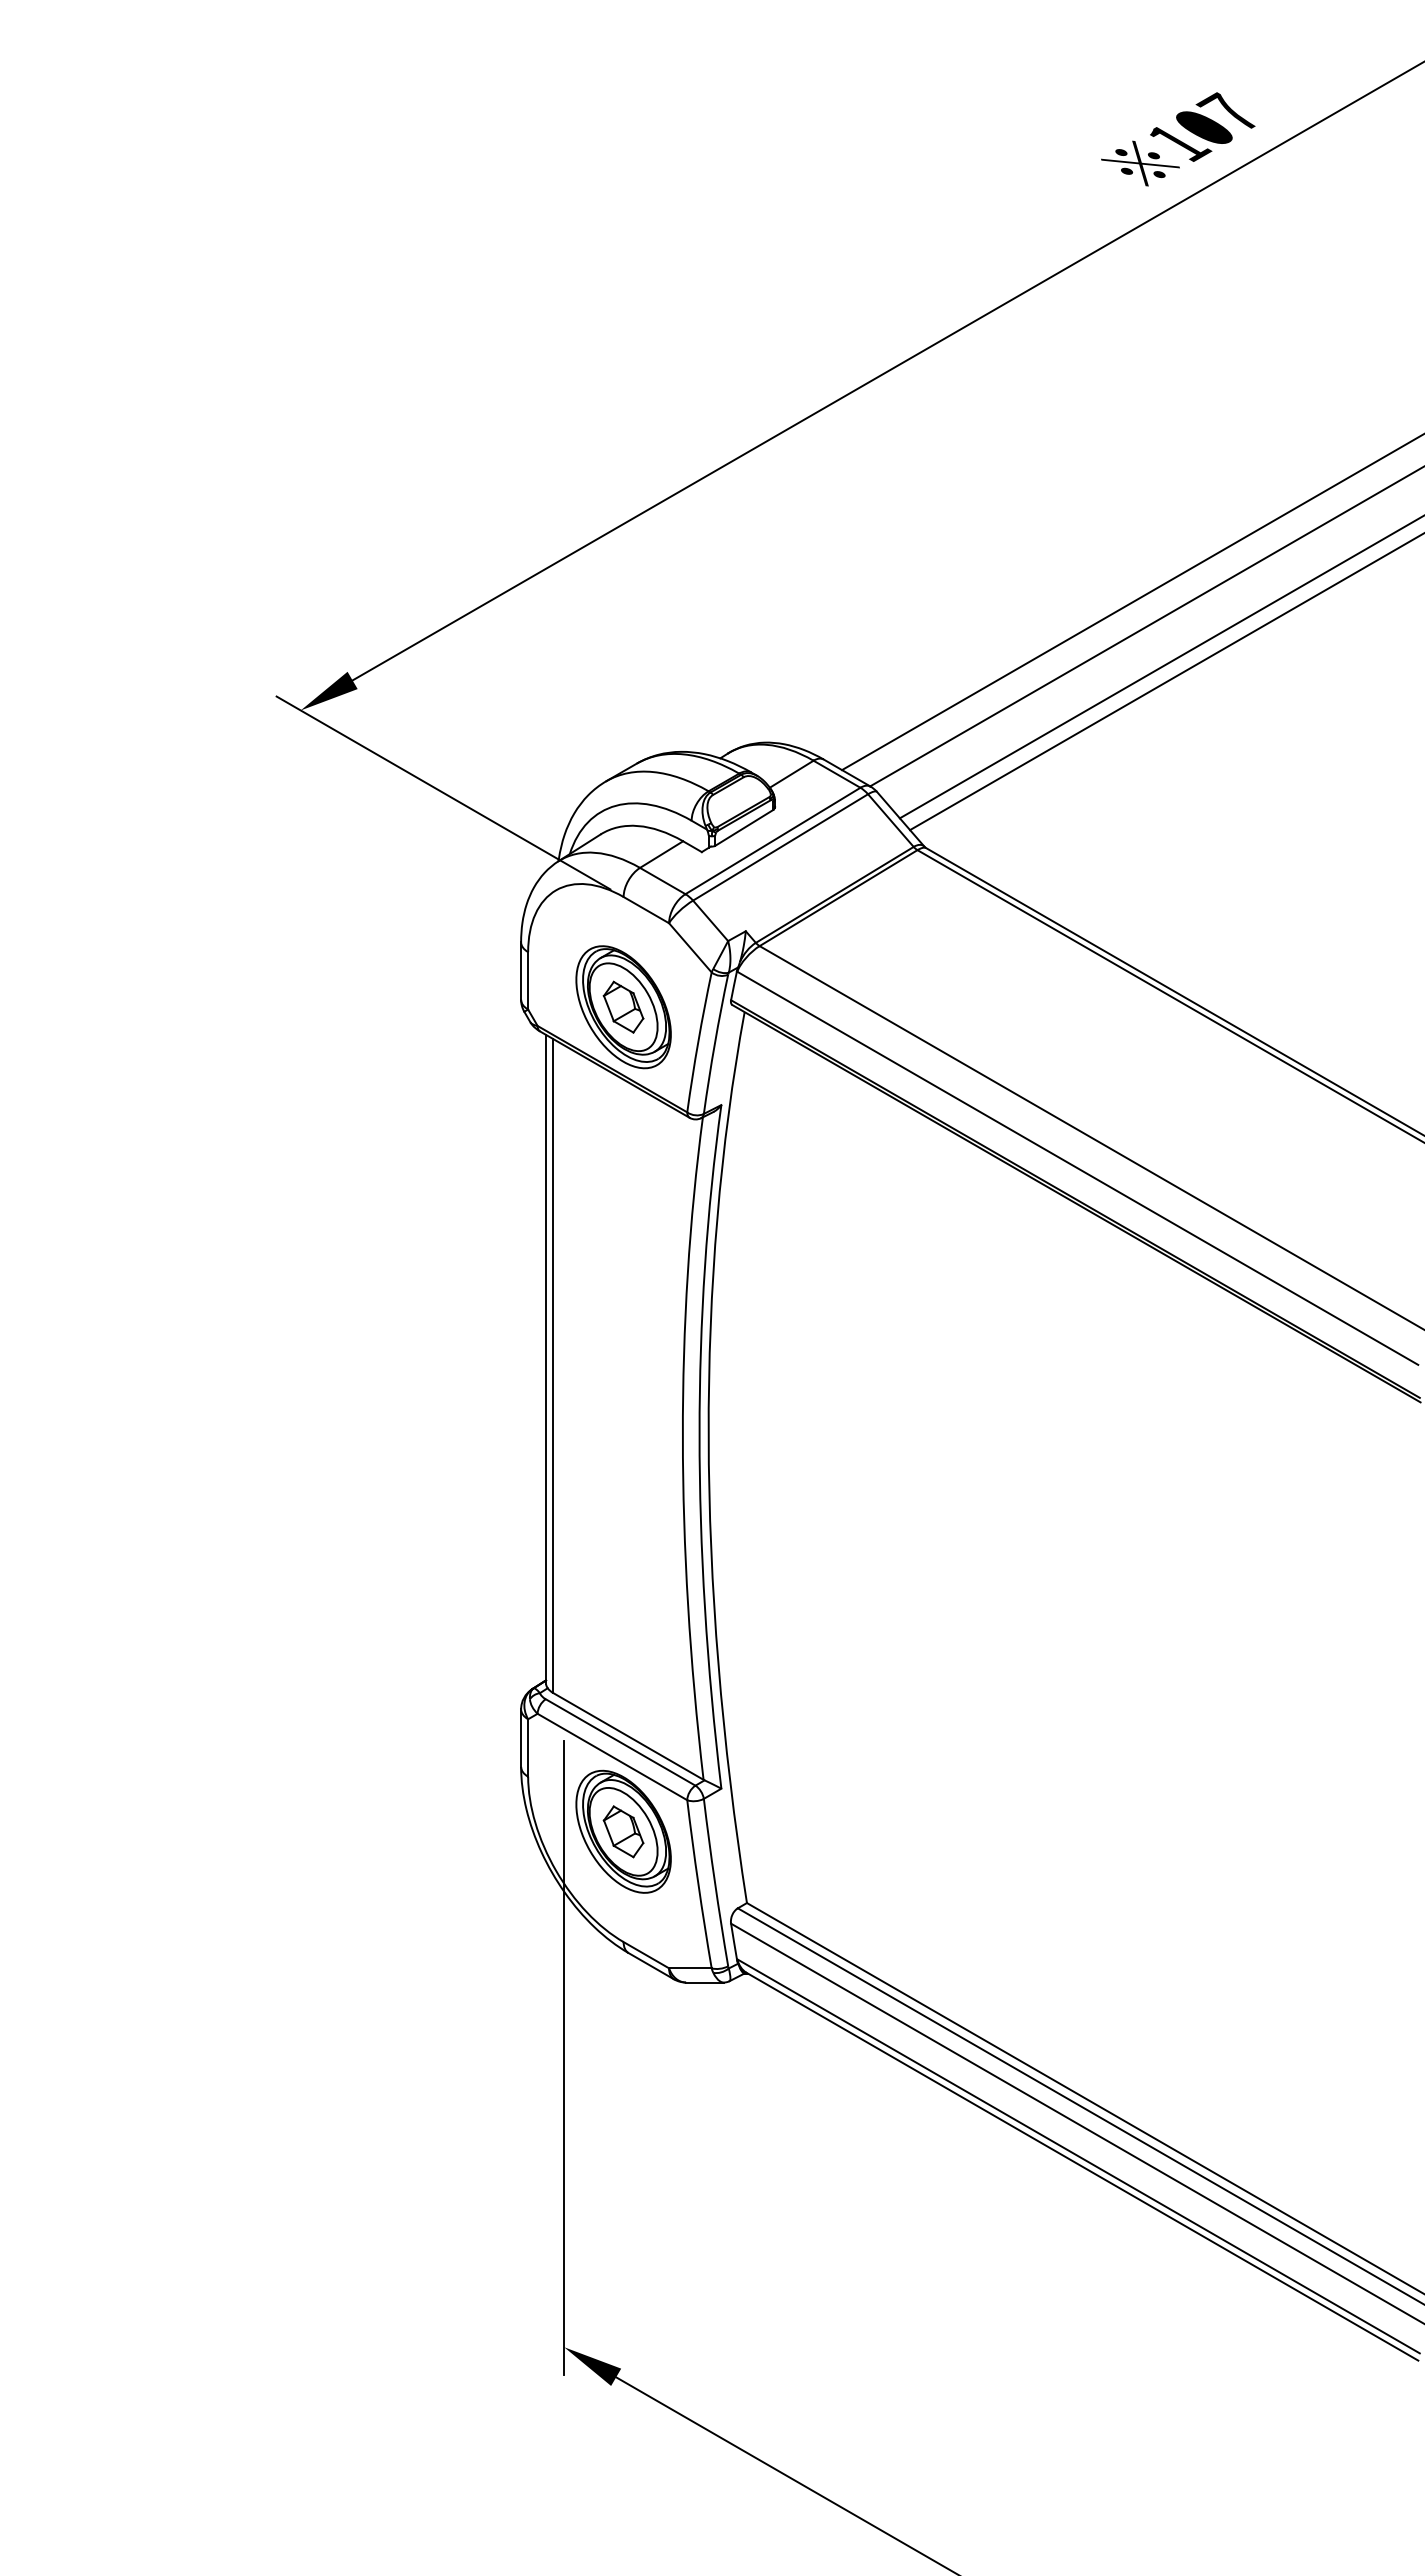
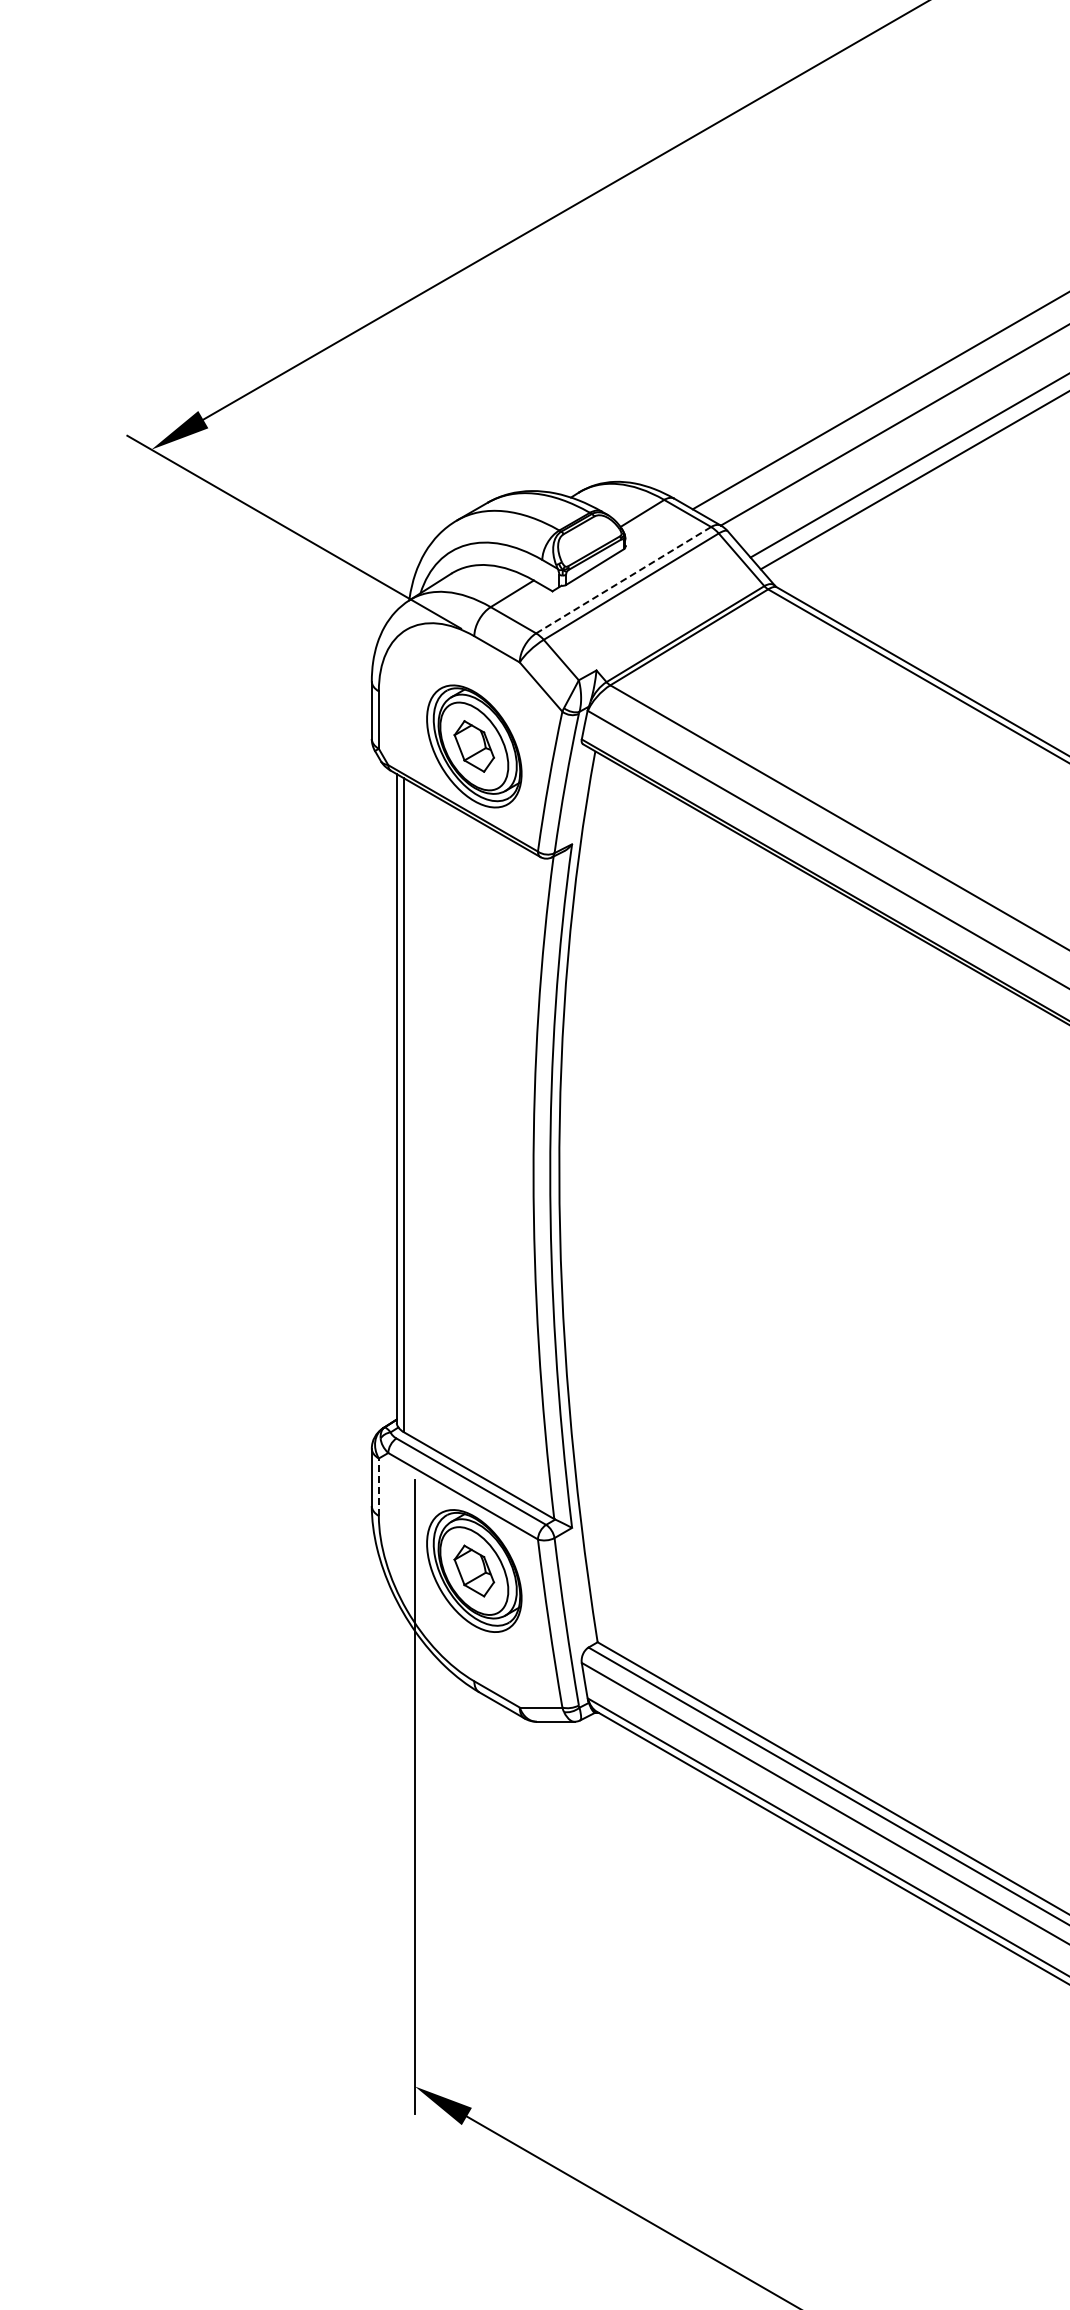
line: (772, 841) -> (623, 580), solid -> dashed
line: (528, 1747) -> (379, 1486), solid -> dashed

